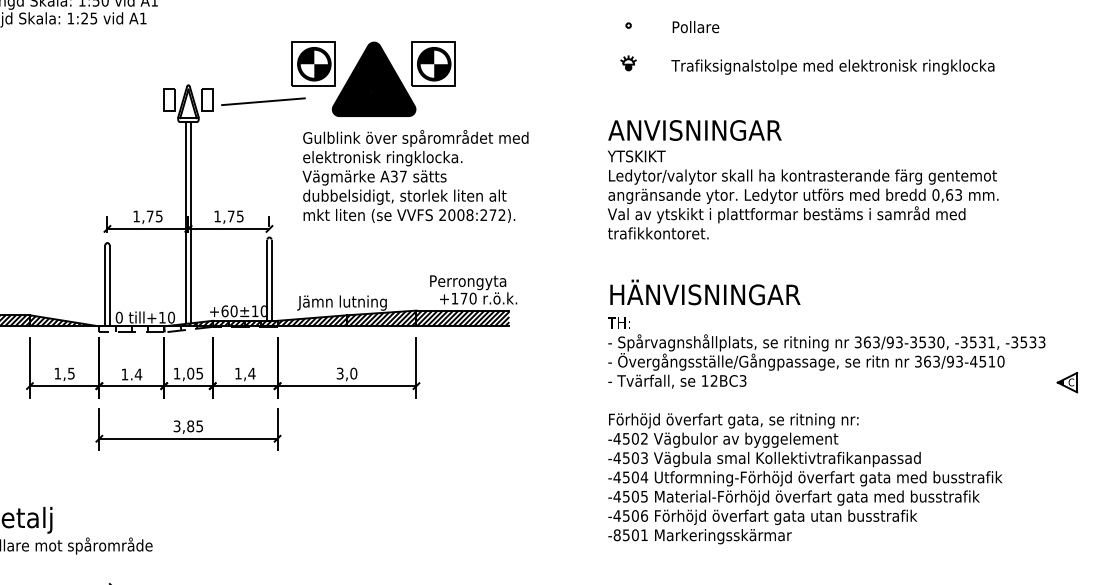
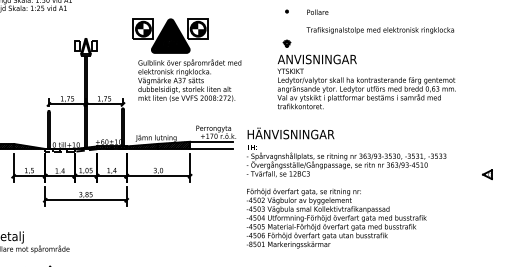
part: (627, 62) -> (286, 43), moved
line: (264, 99) -> (120, 45), removed
hatch: (463, 316) -> (211, 144), removed
text: (826, 410) -> (346, 187), moved

